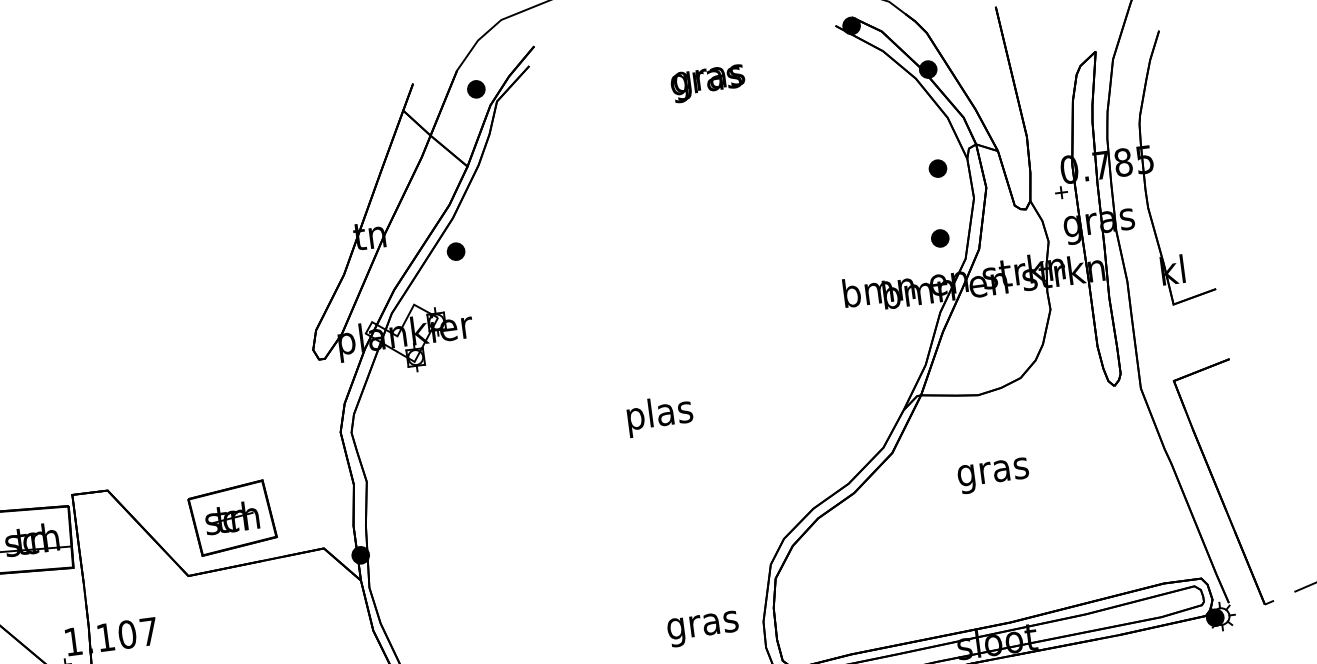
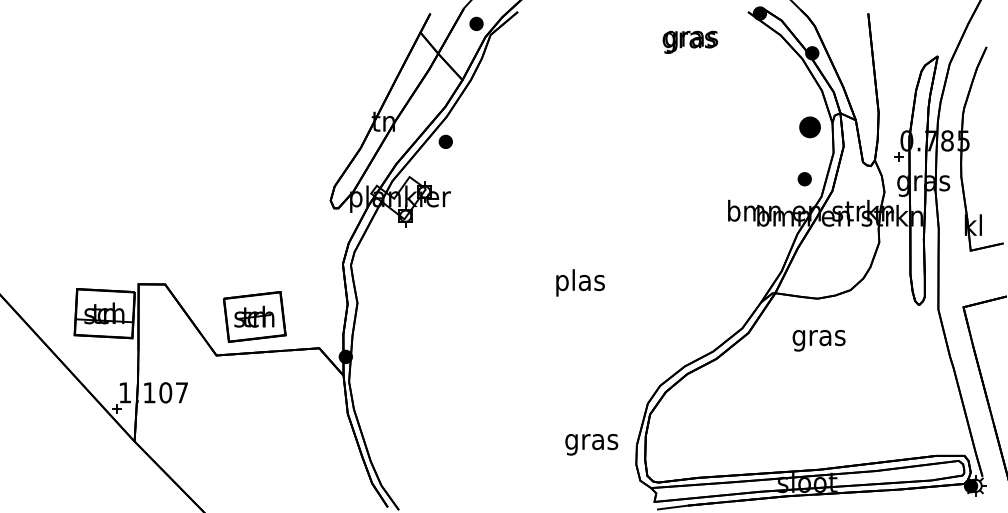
text: (708, 82) -> (690, 41), moved
part: (937, 168) -> (809, 127), size x1.6
text: (992, 475) -> (818, 340), moved

